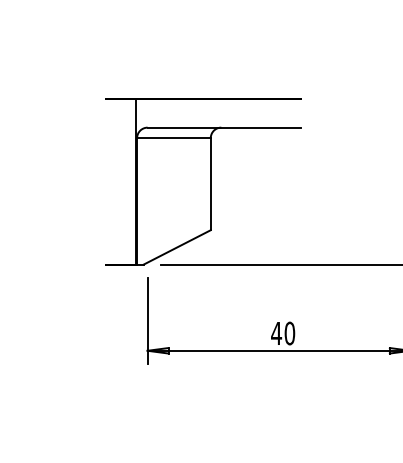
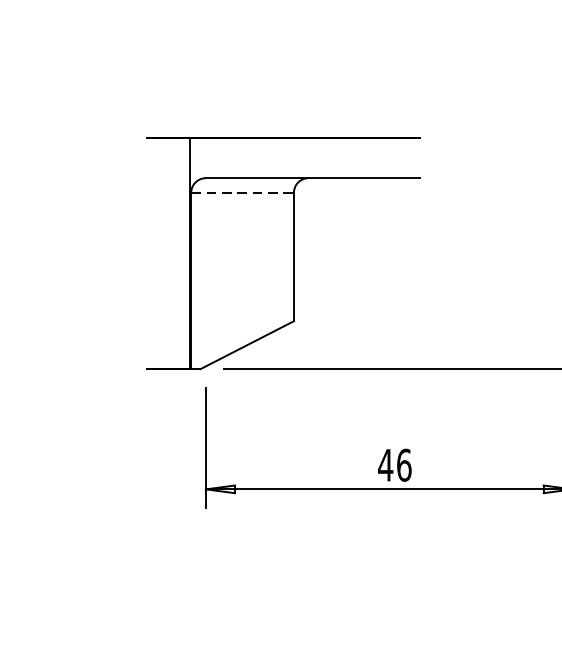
line: (173, 138) -> (241, 193), solid -> dashed
text: (289, 333) -> (403, 465), 40 -> 46

